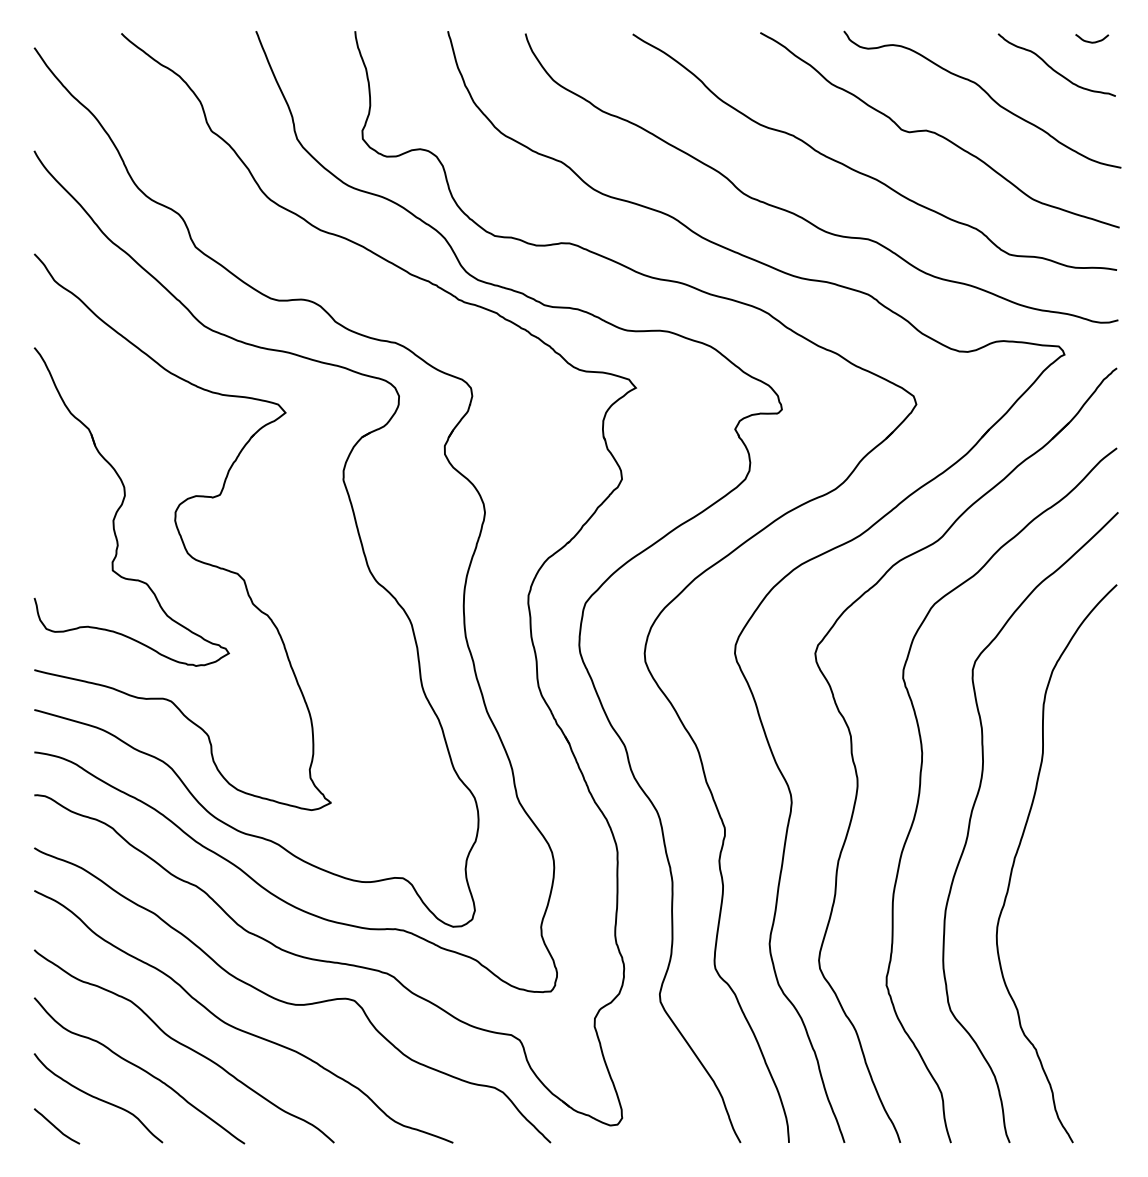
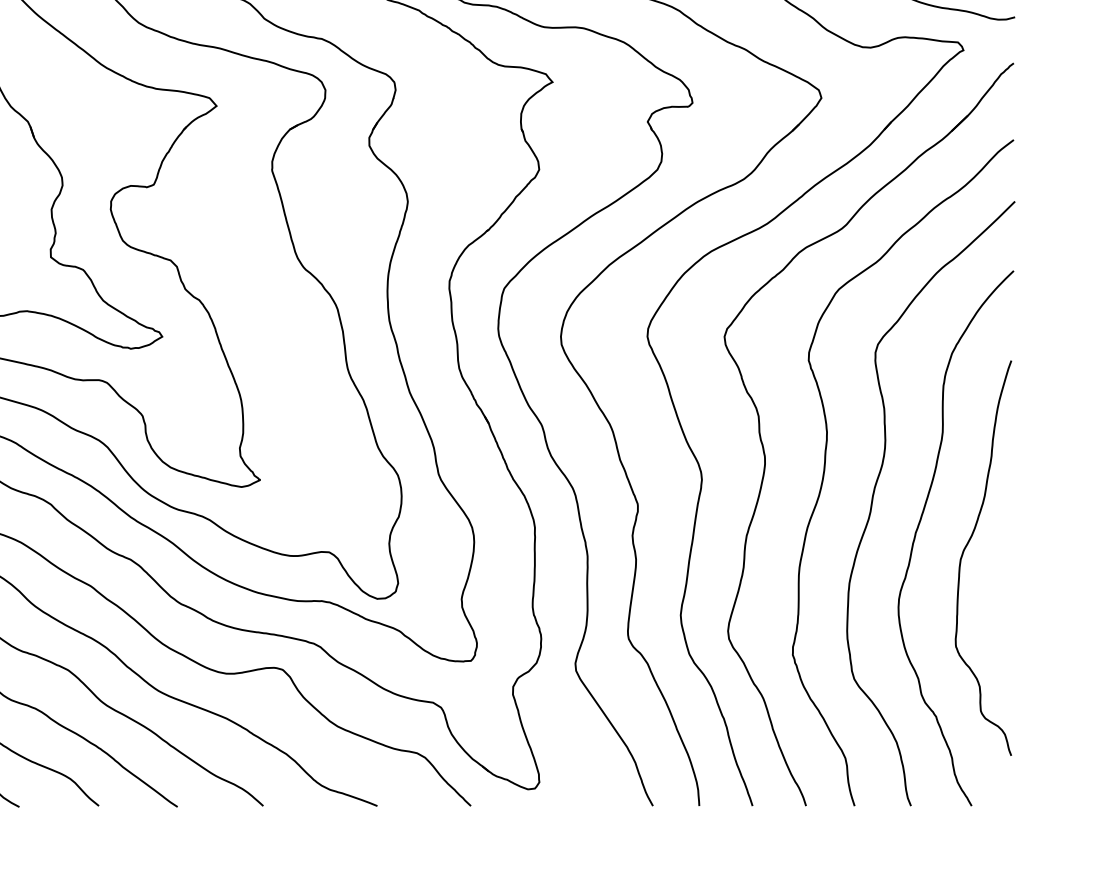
curve: (1065, 878) -> (964, 552), added

